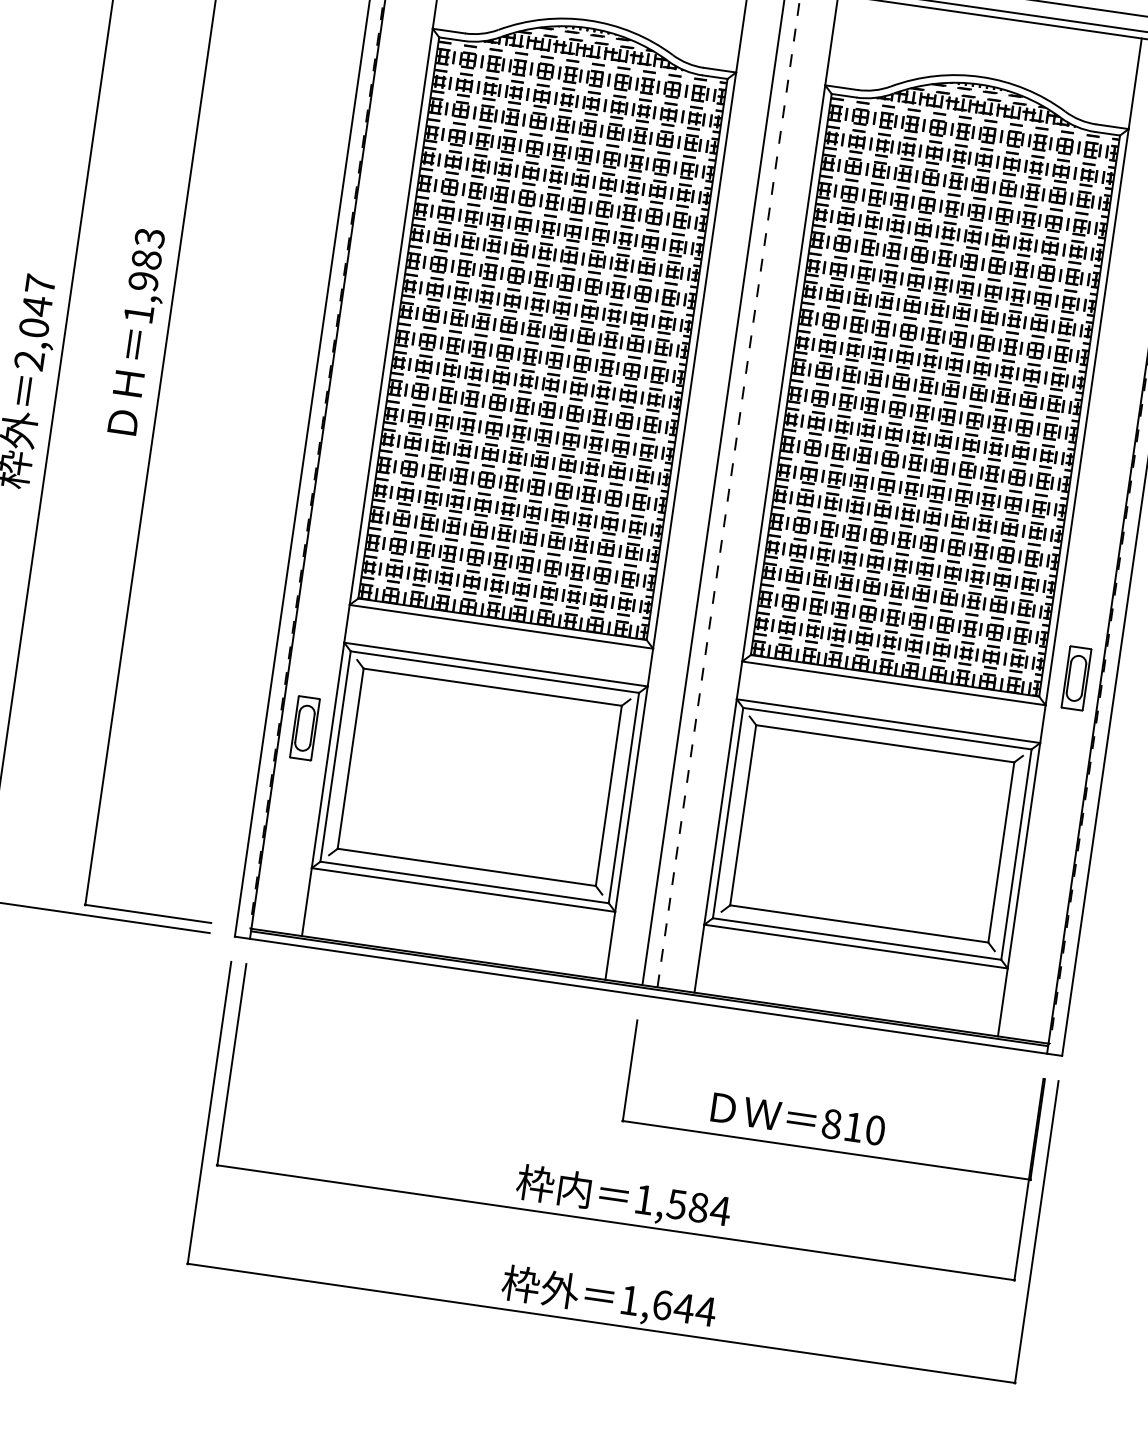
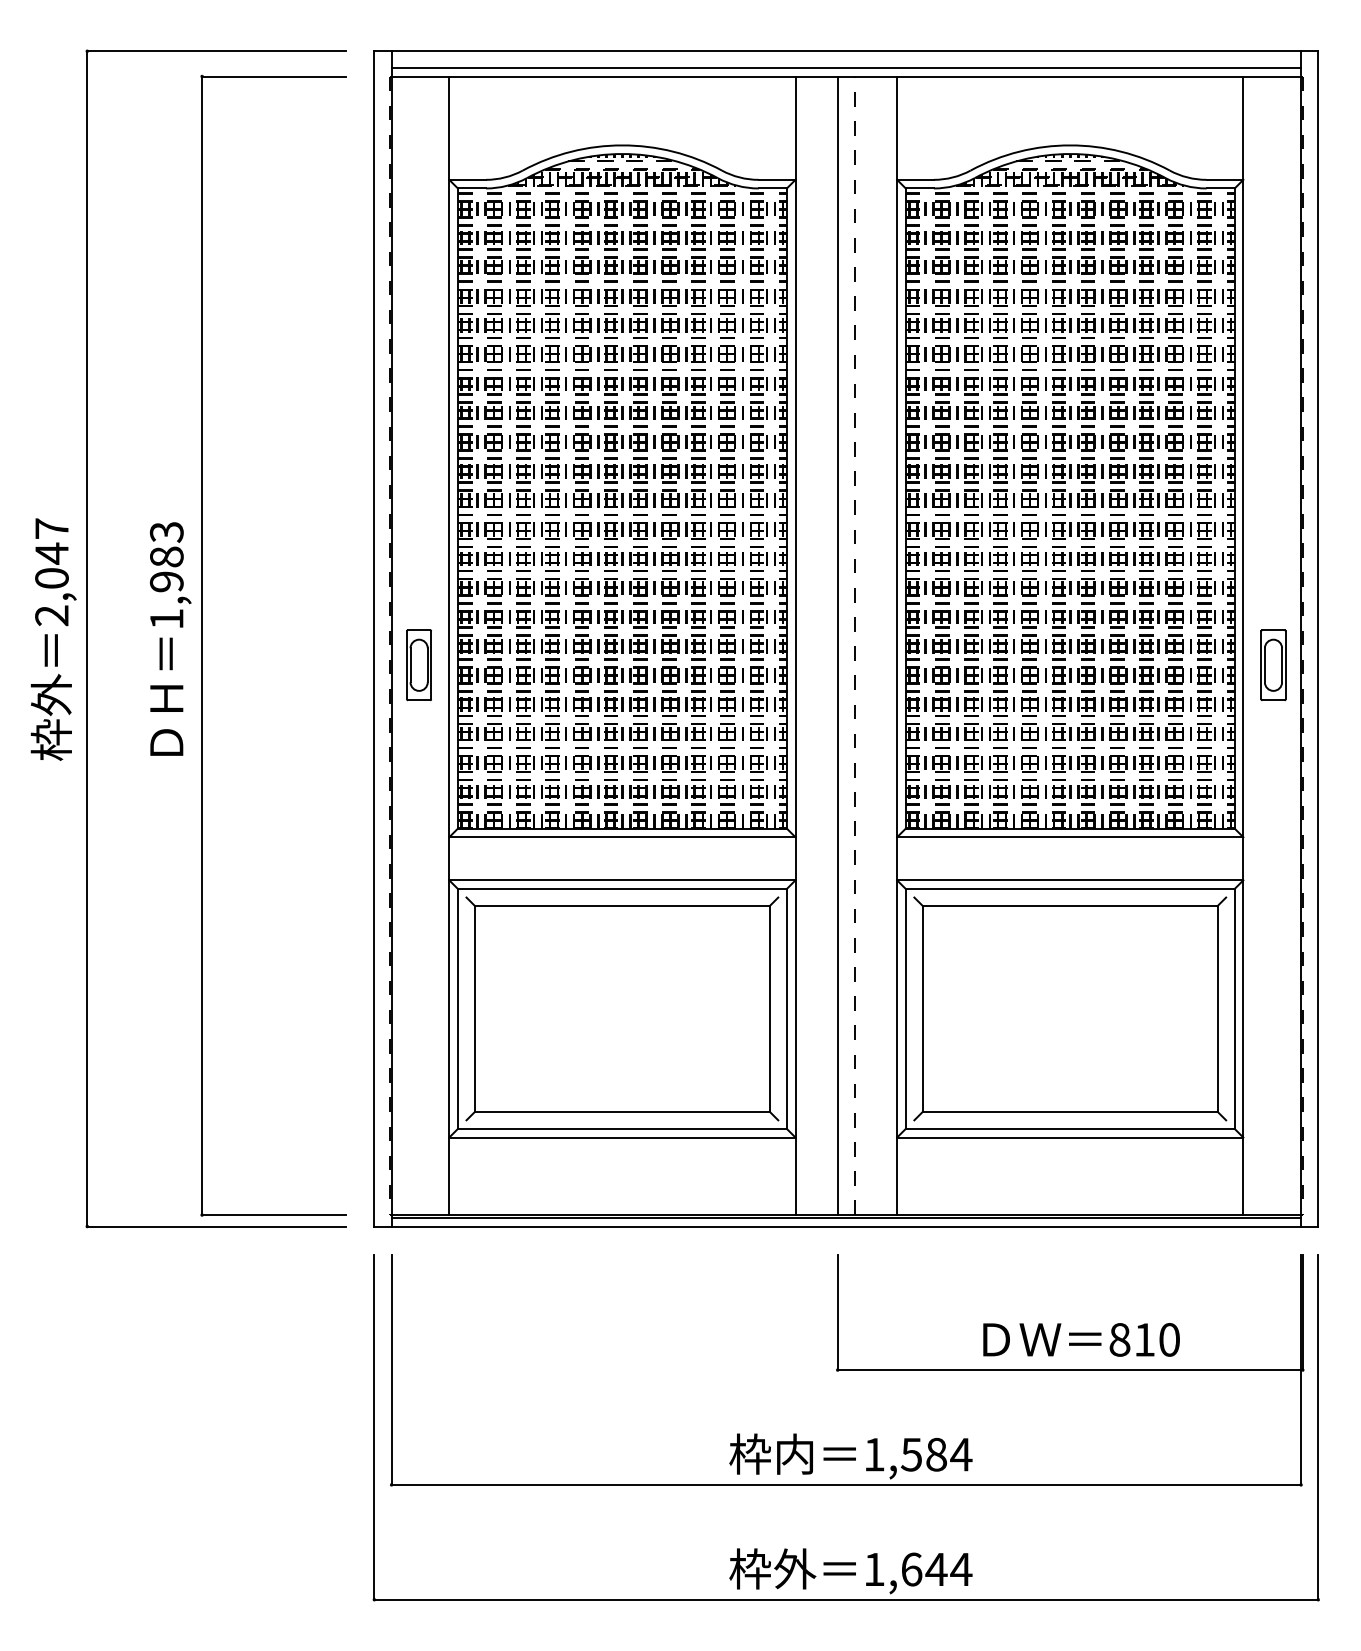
text: (139, 331) -> (170, 638), moved
part: (1076, 678) -> (1273, 665), moved
part: (304, 728) -> (418, 665), moved
text: (798, 1118) -> (1081, 1339), moved

